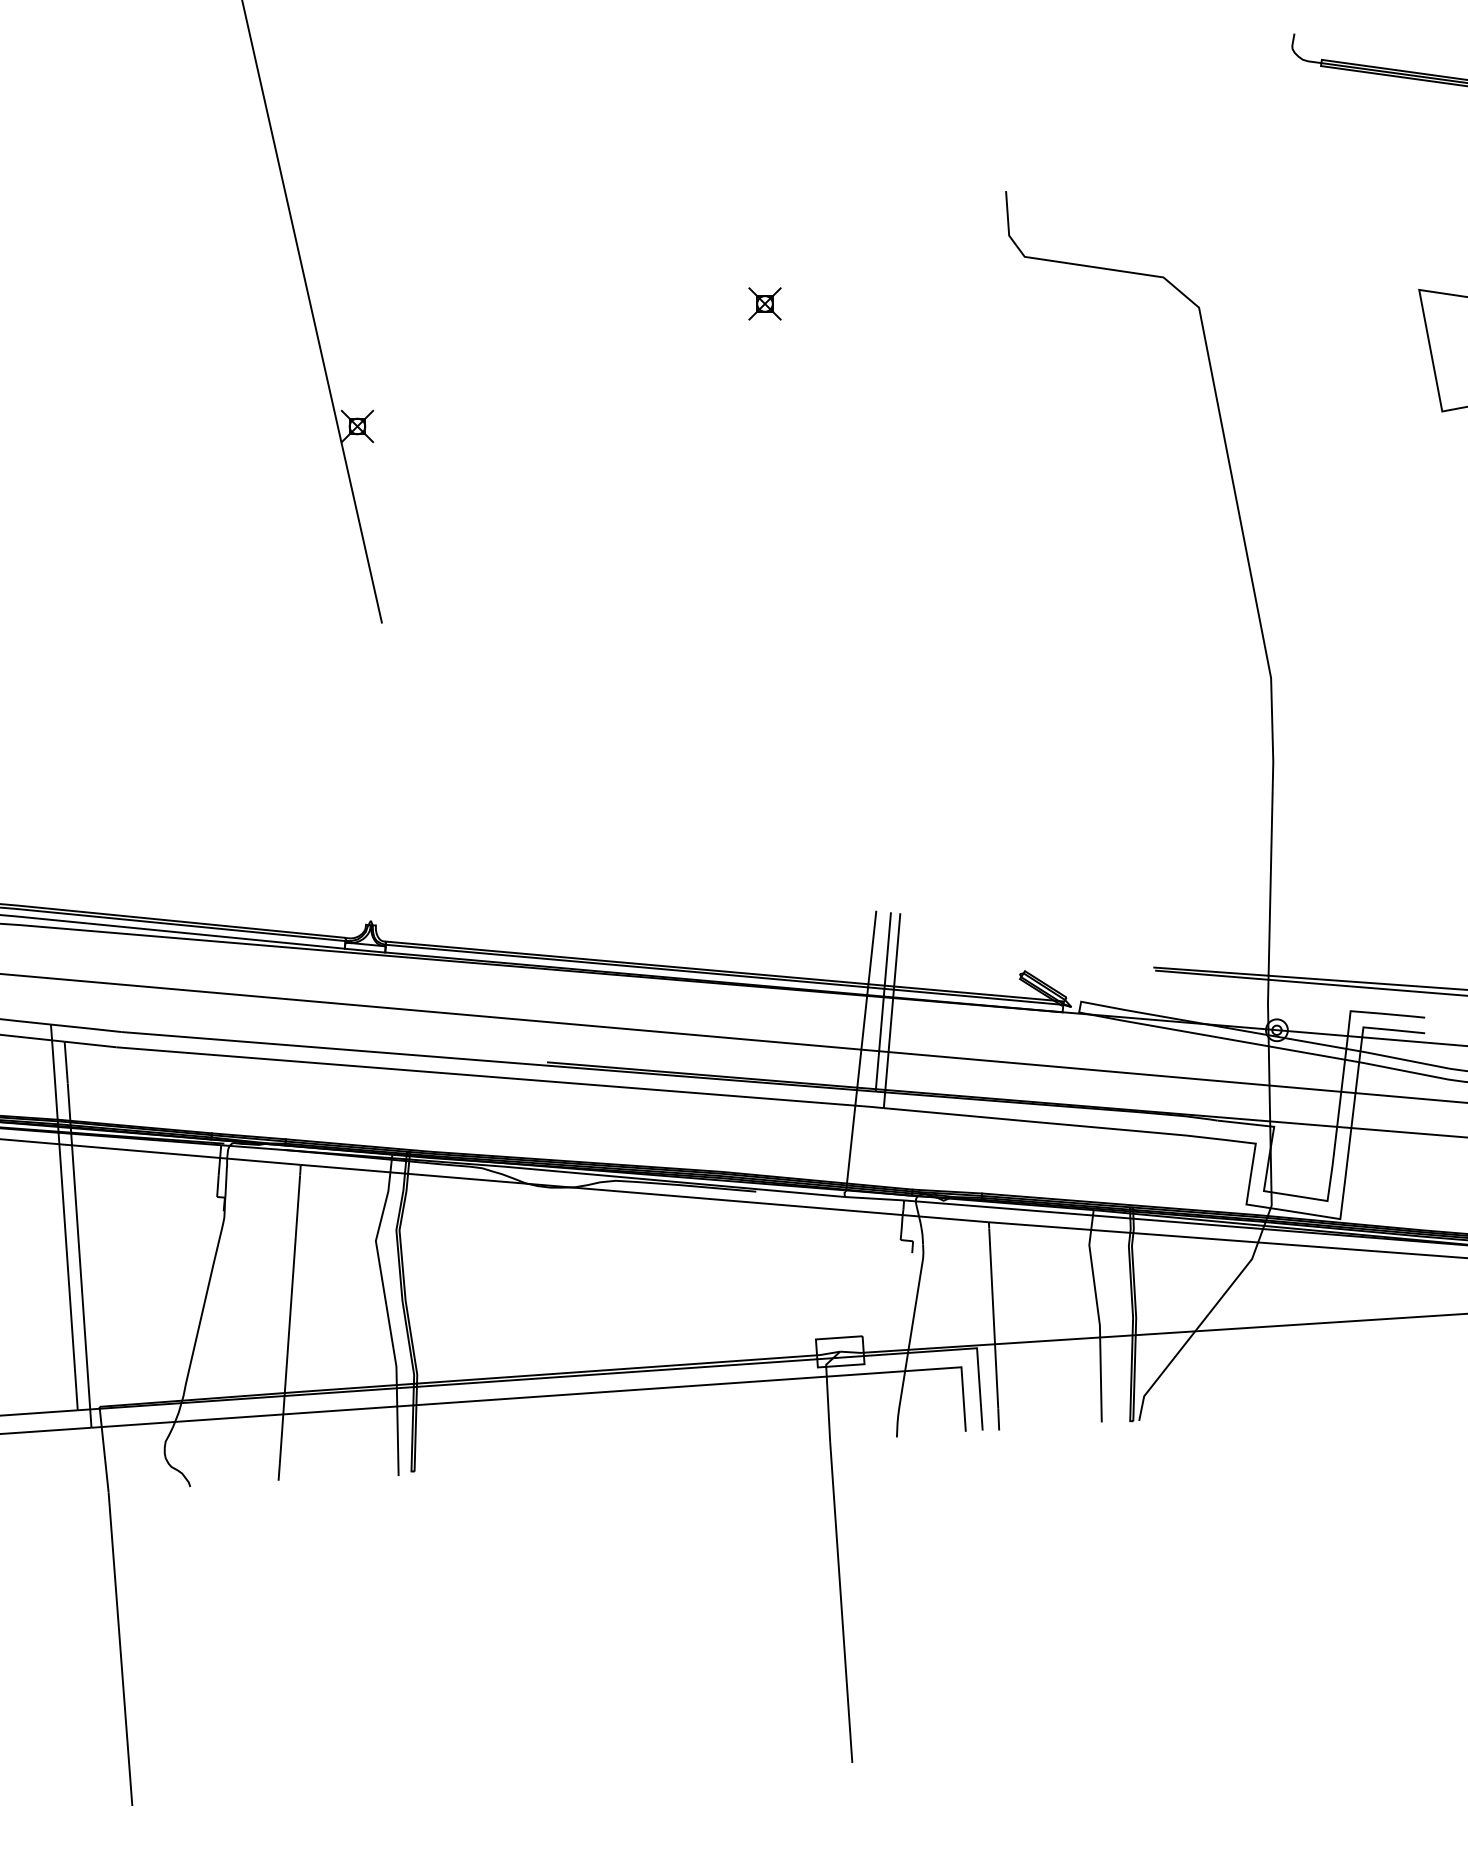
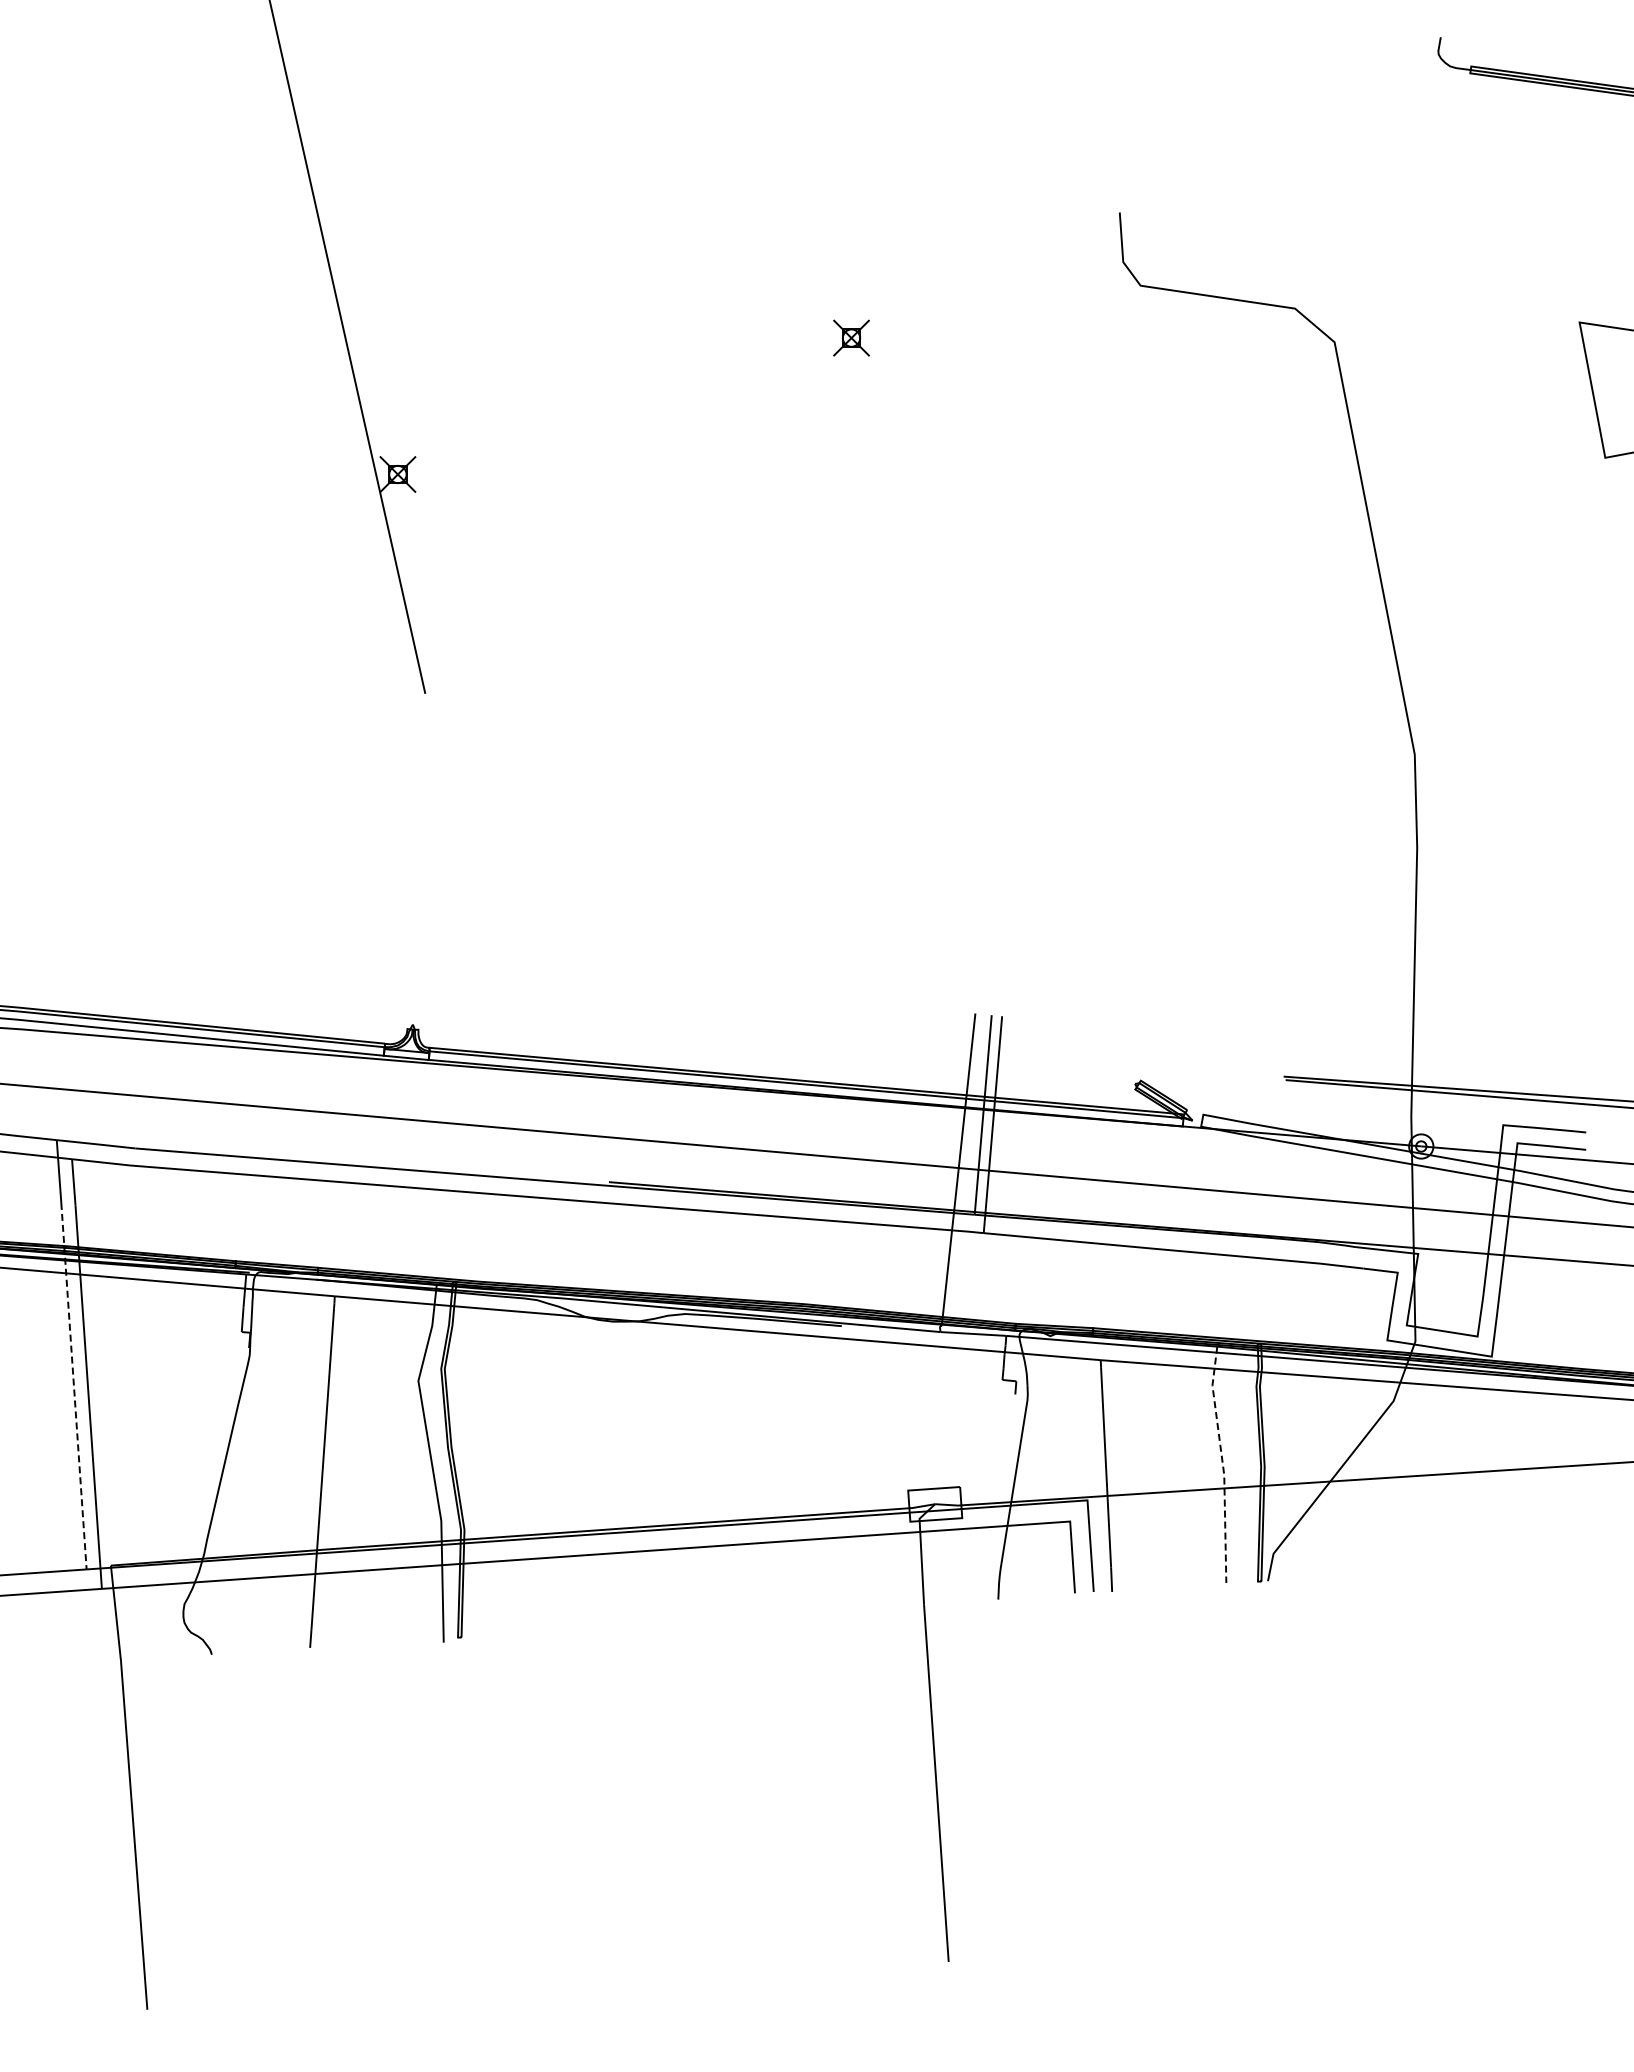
line: (65, 1245) -> (73, 1386), solid -> dashed
line: (1098, 1316) -> (1222, 1464), solid -> dashed

